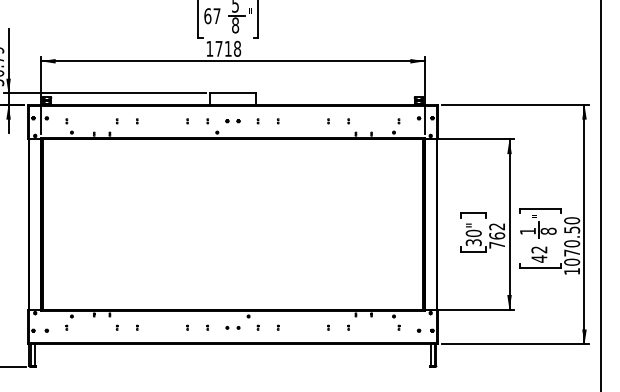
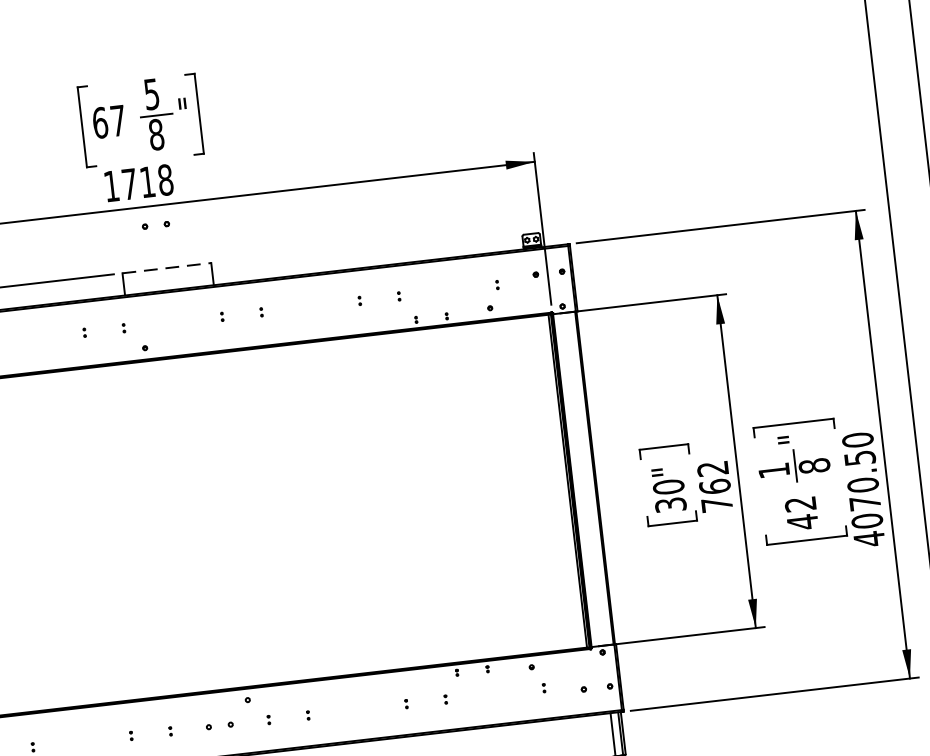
line: (232, 93) -> (165, 268), solid -> dashed
part: (232, 121) -> (155, 226), moved
text: (571, 271) -> (868, 539), 1070.50 -> 4070.50

